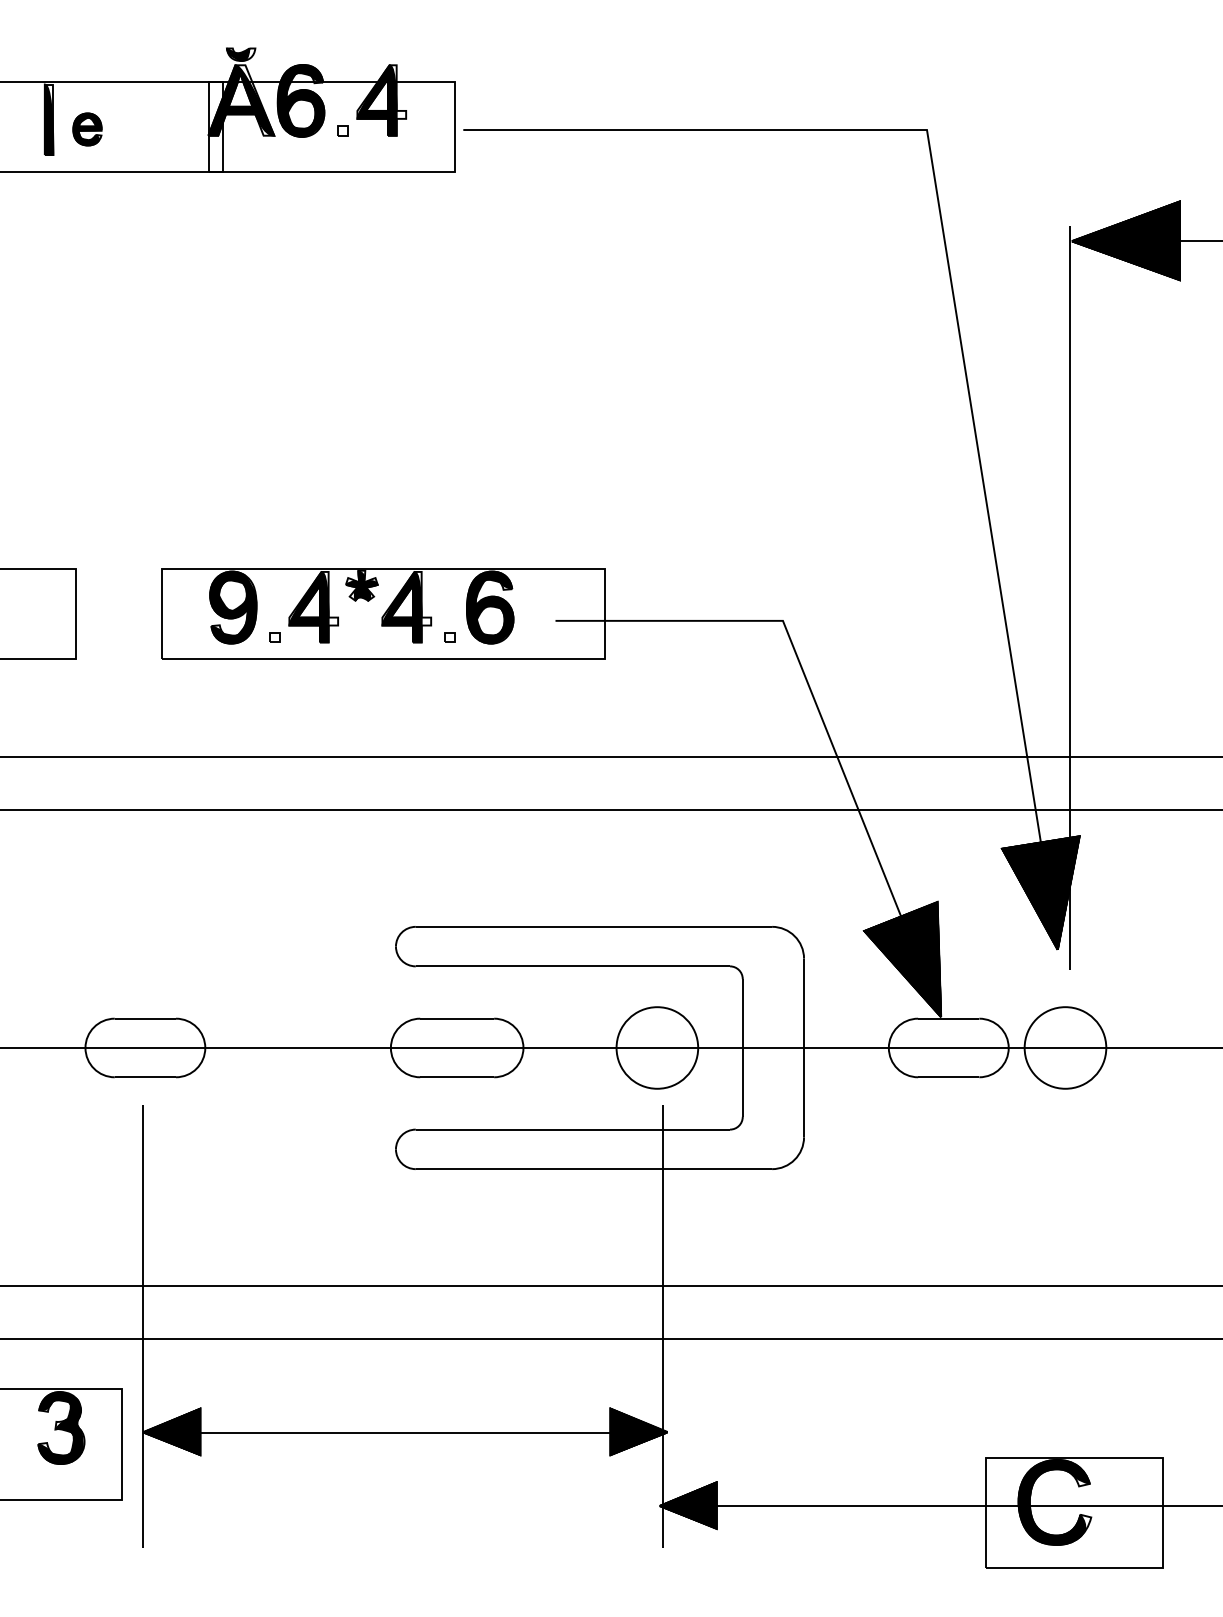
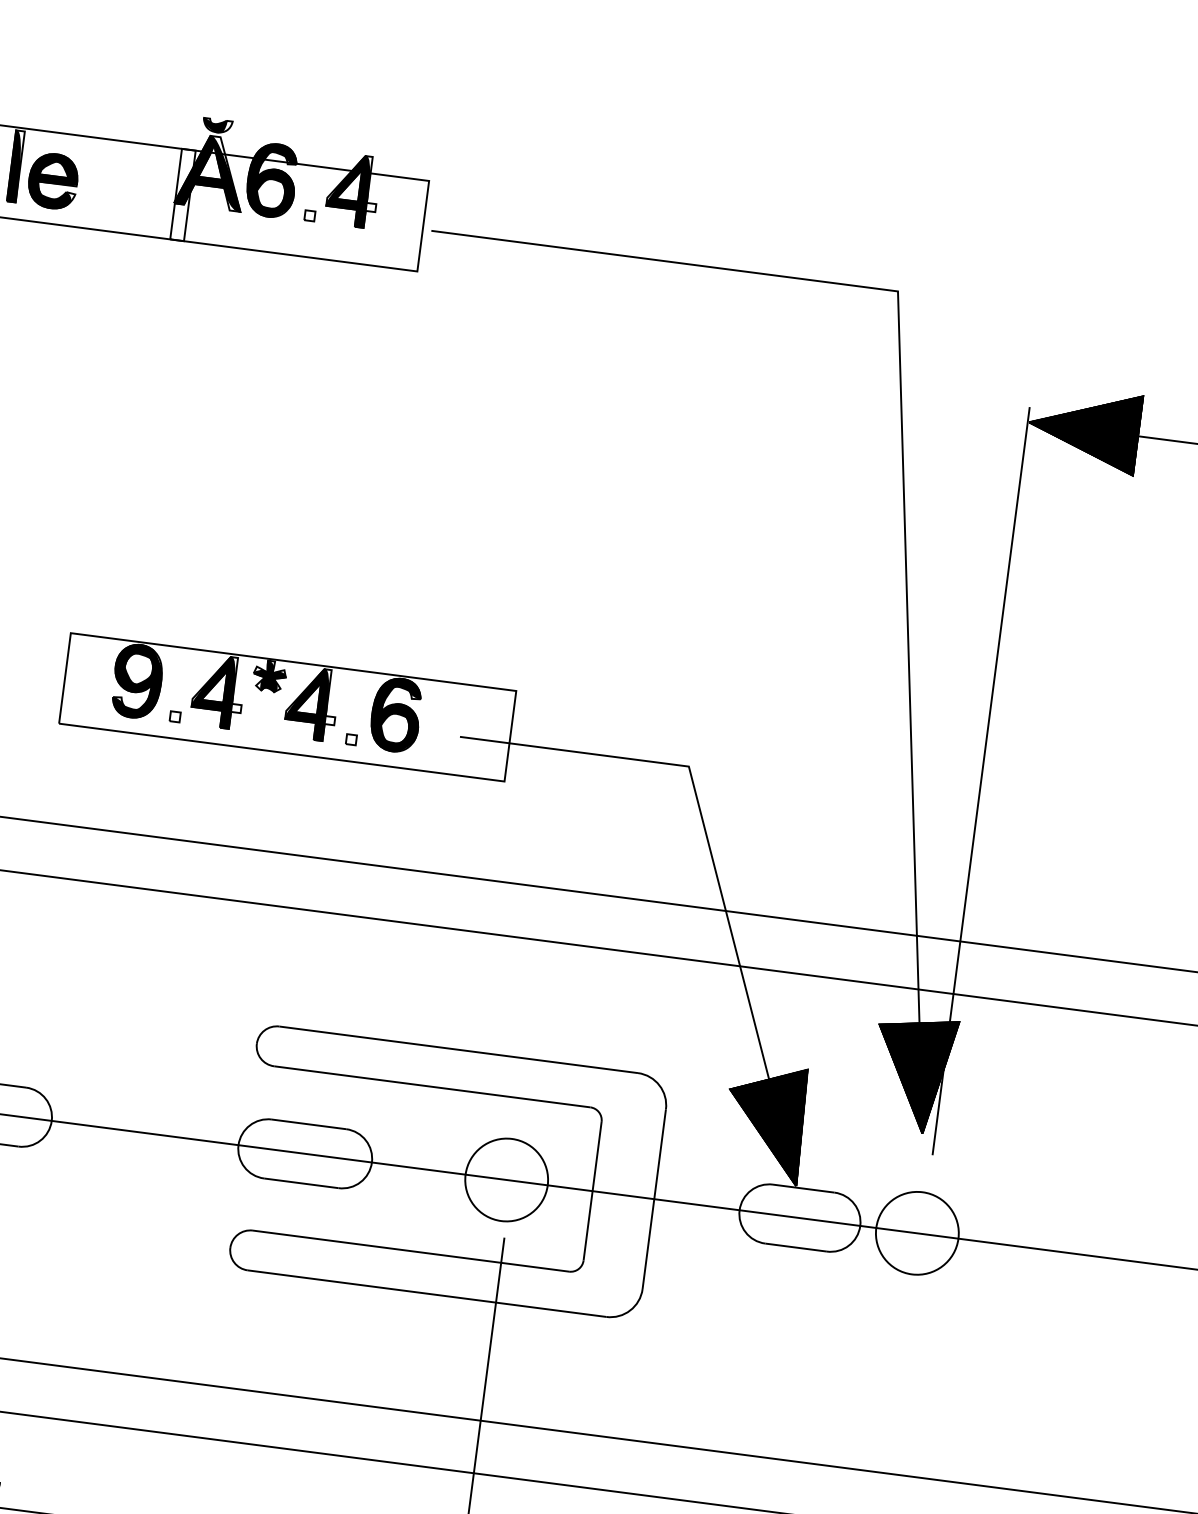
part: (87, 129) -> (53, 181), size x1.67

